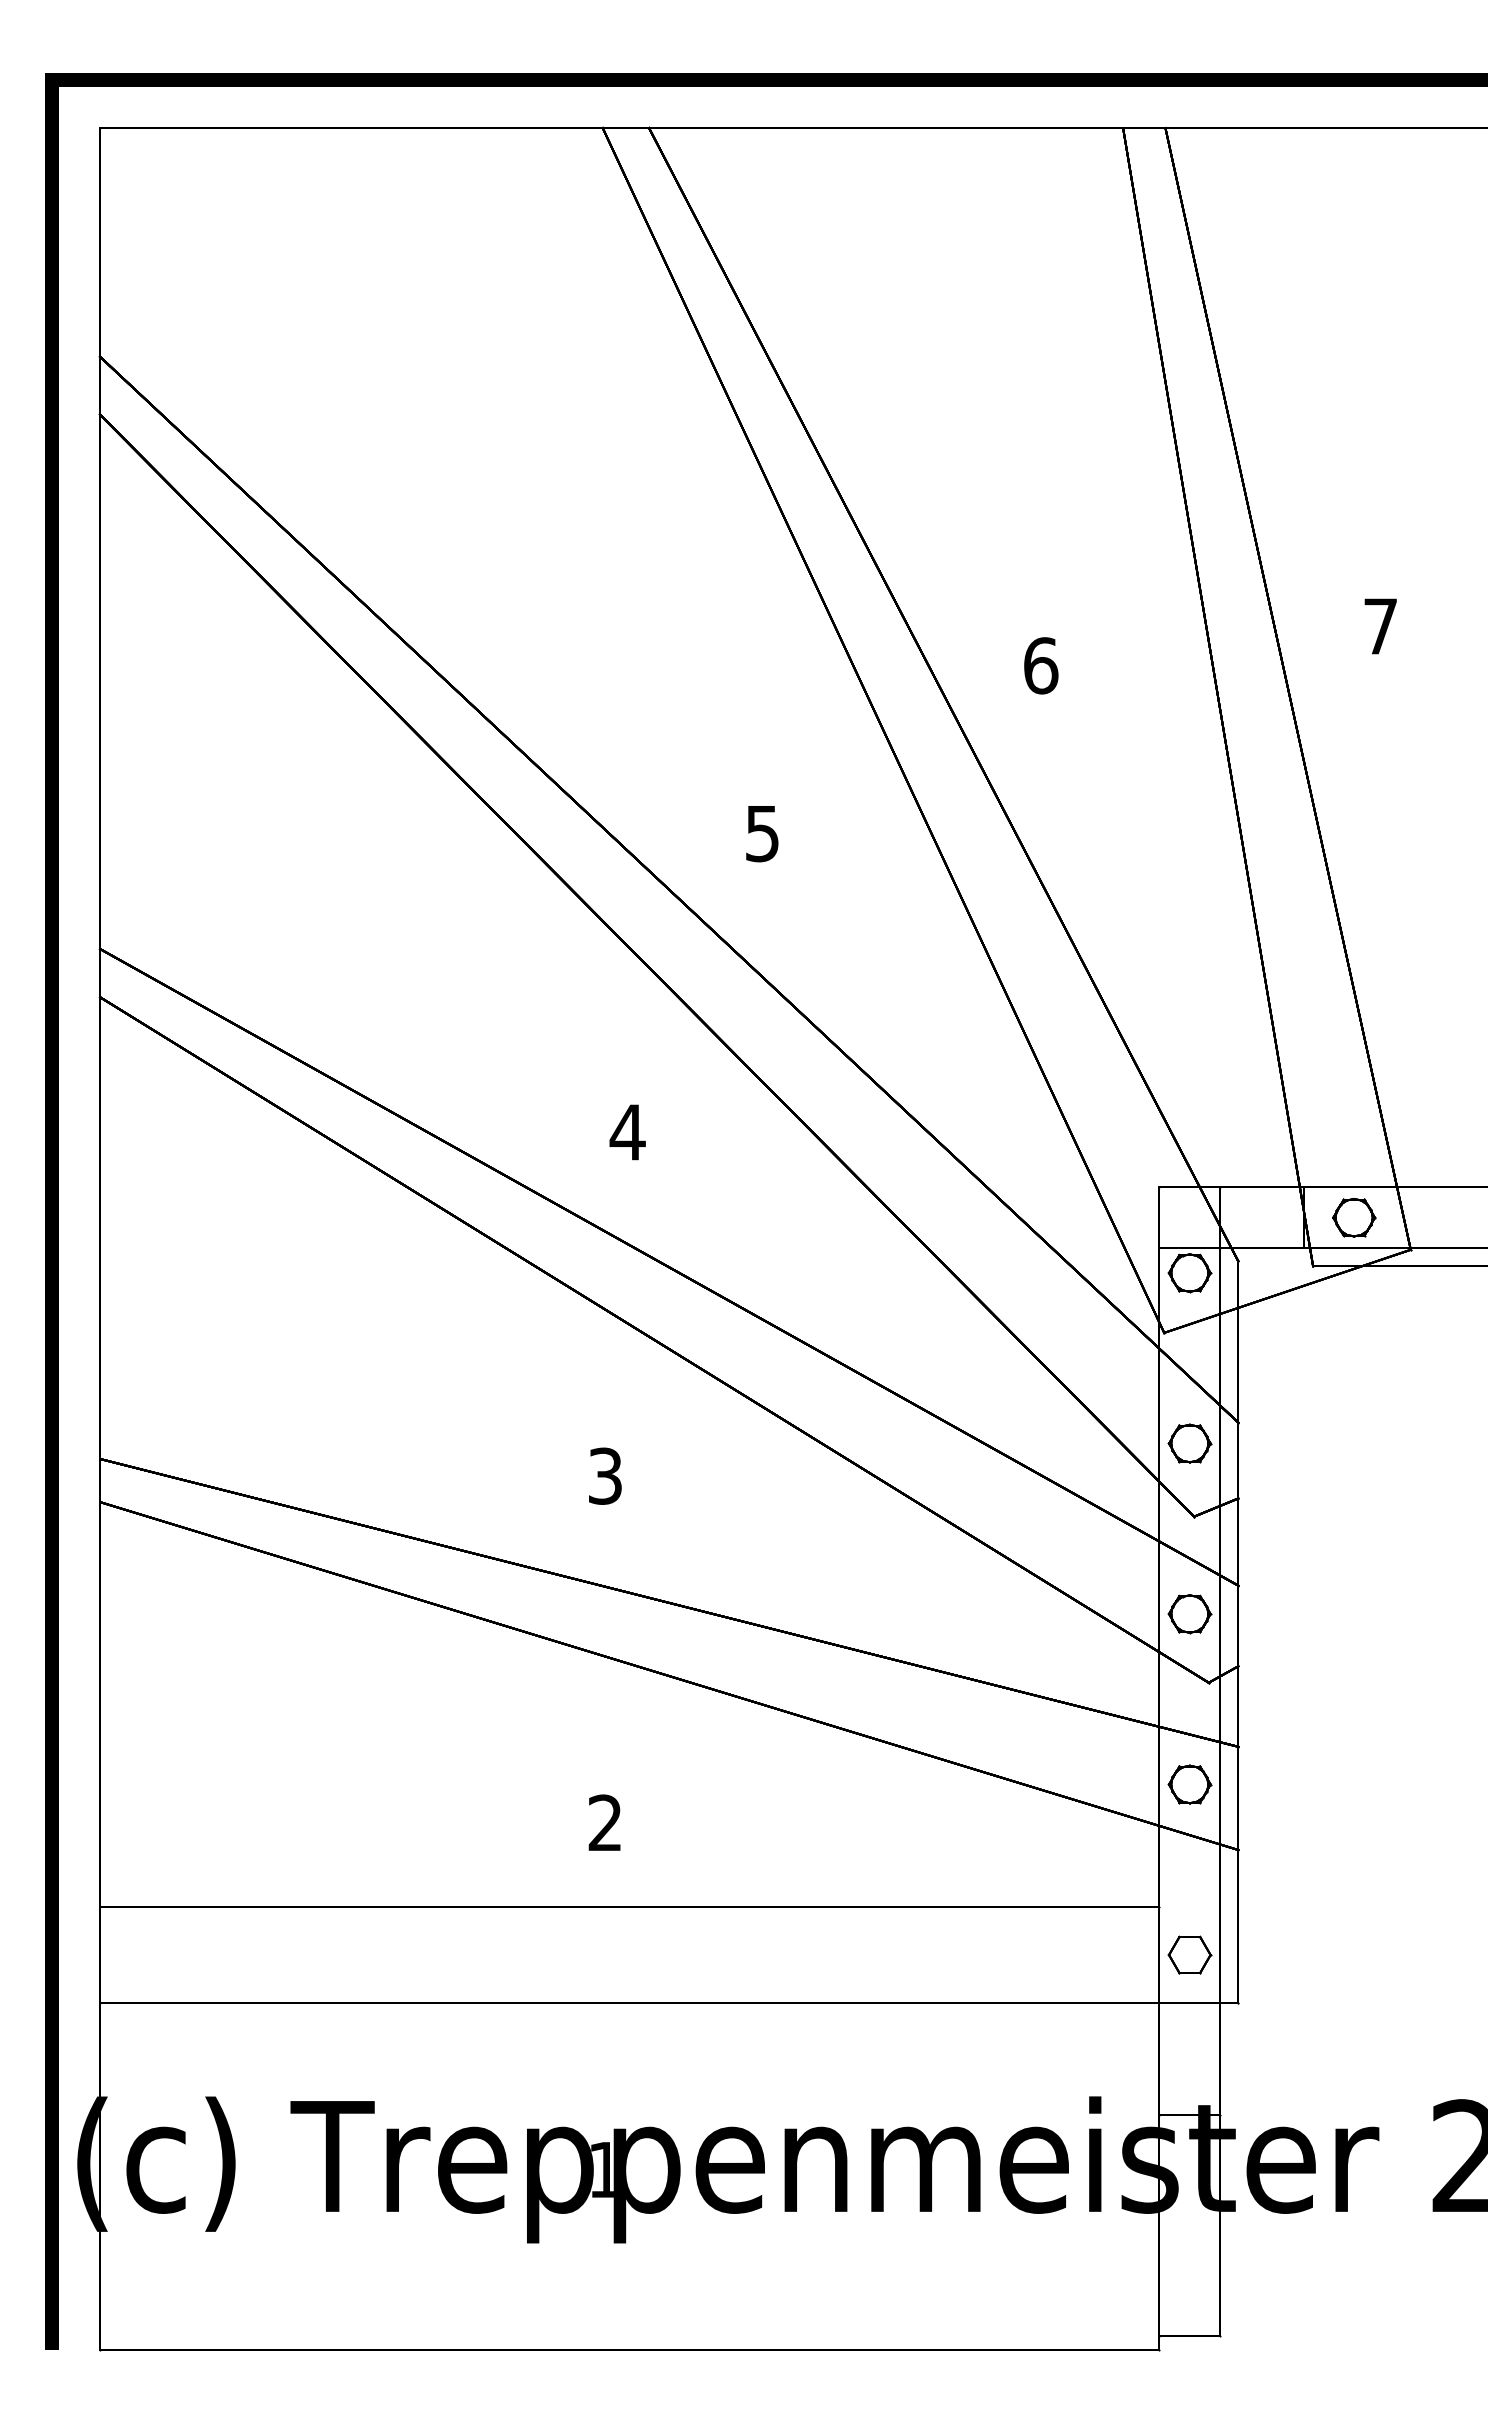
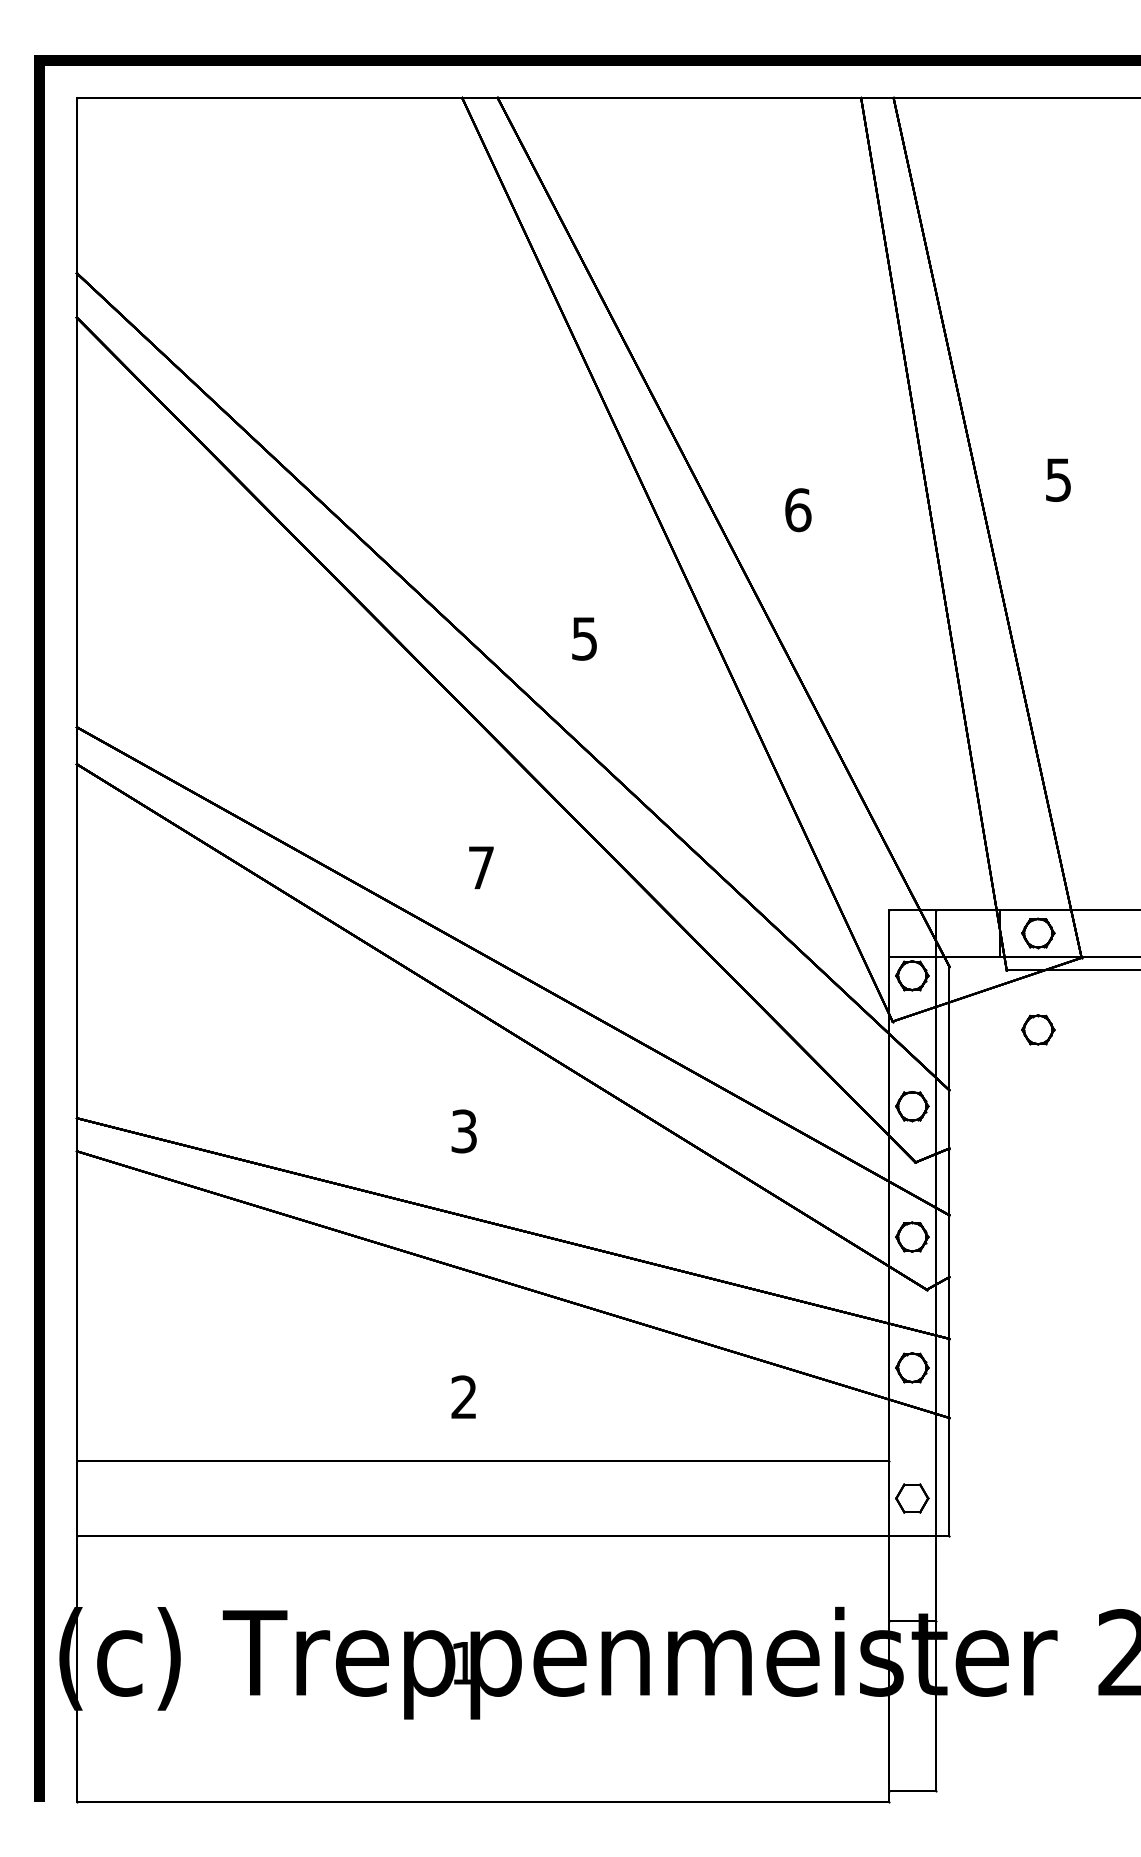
text: (1380, 626) -> (1058, 480), 7 -> 5
text: (627, 1132) -> (481, 867), 4 -> 7
part: (1354, 1343) -> (1038, 1029), added

